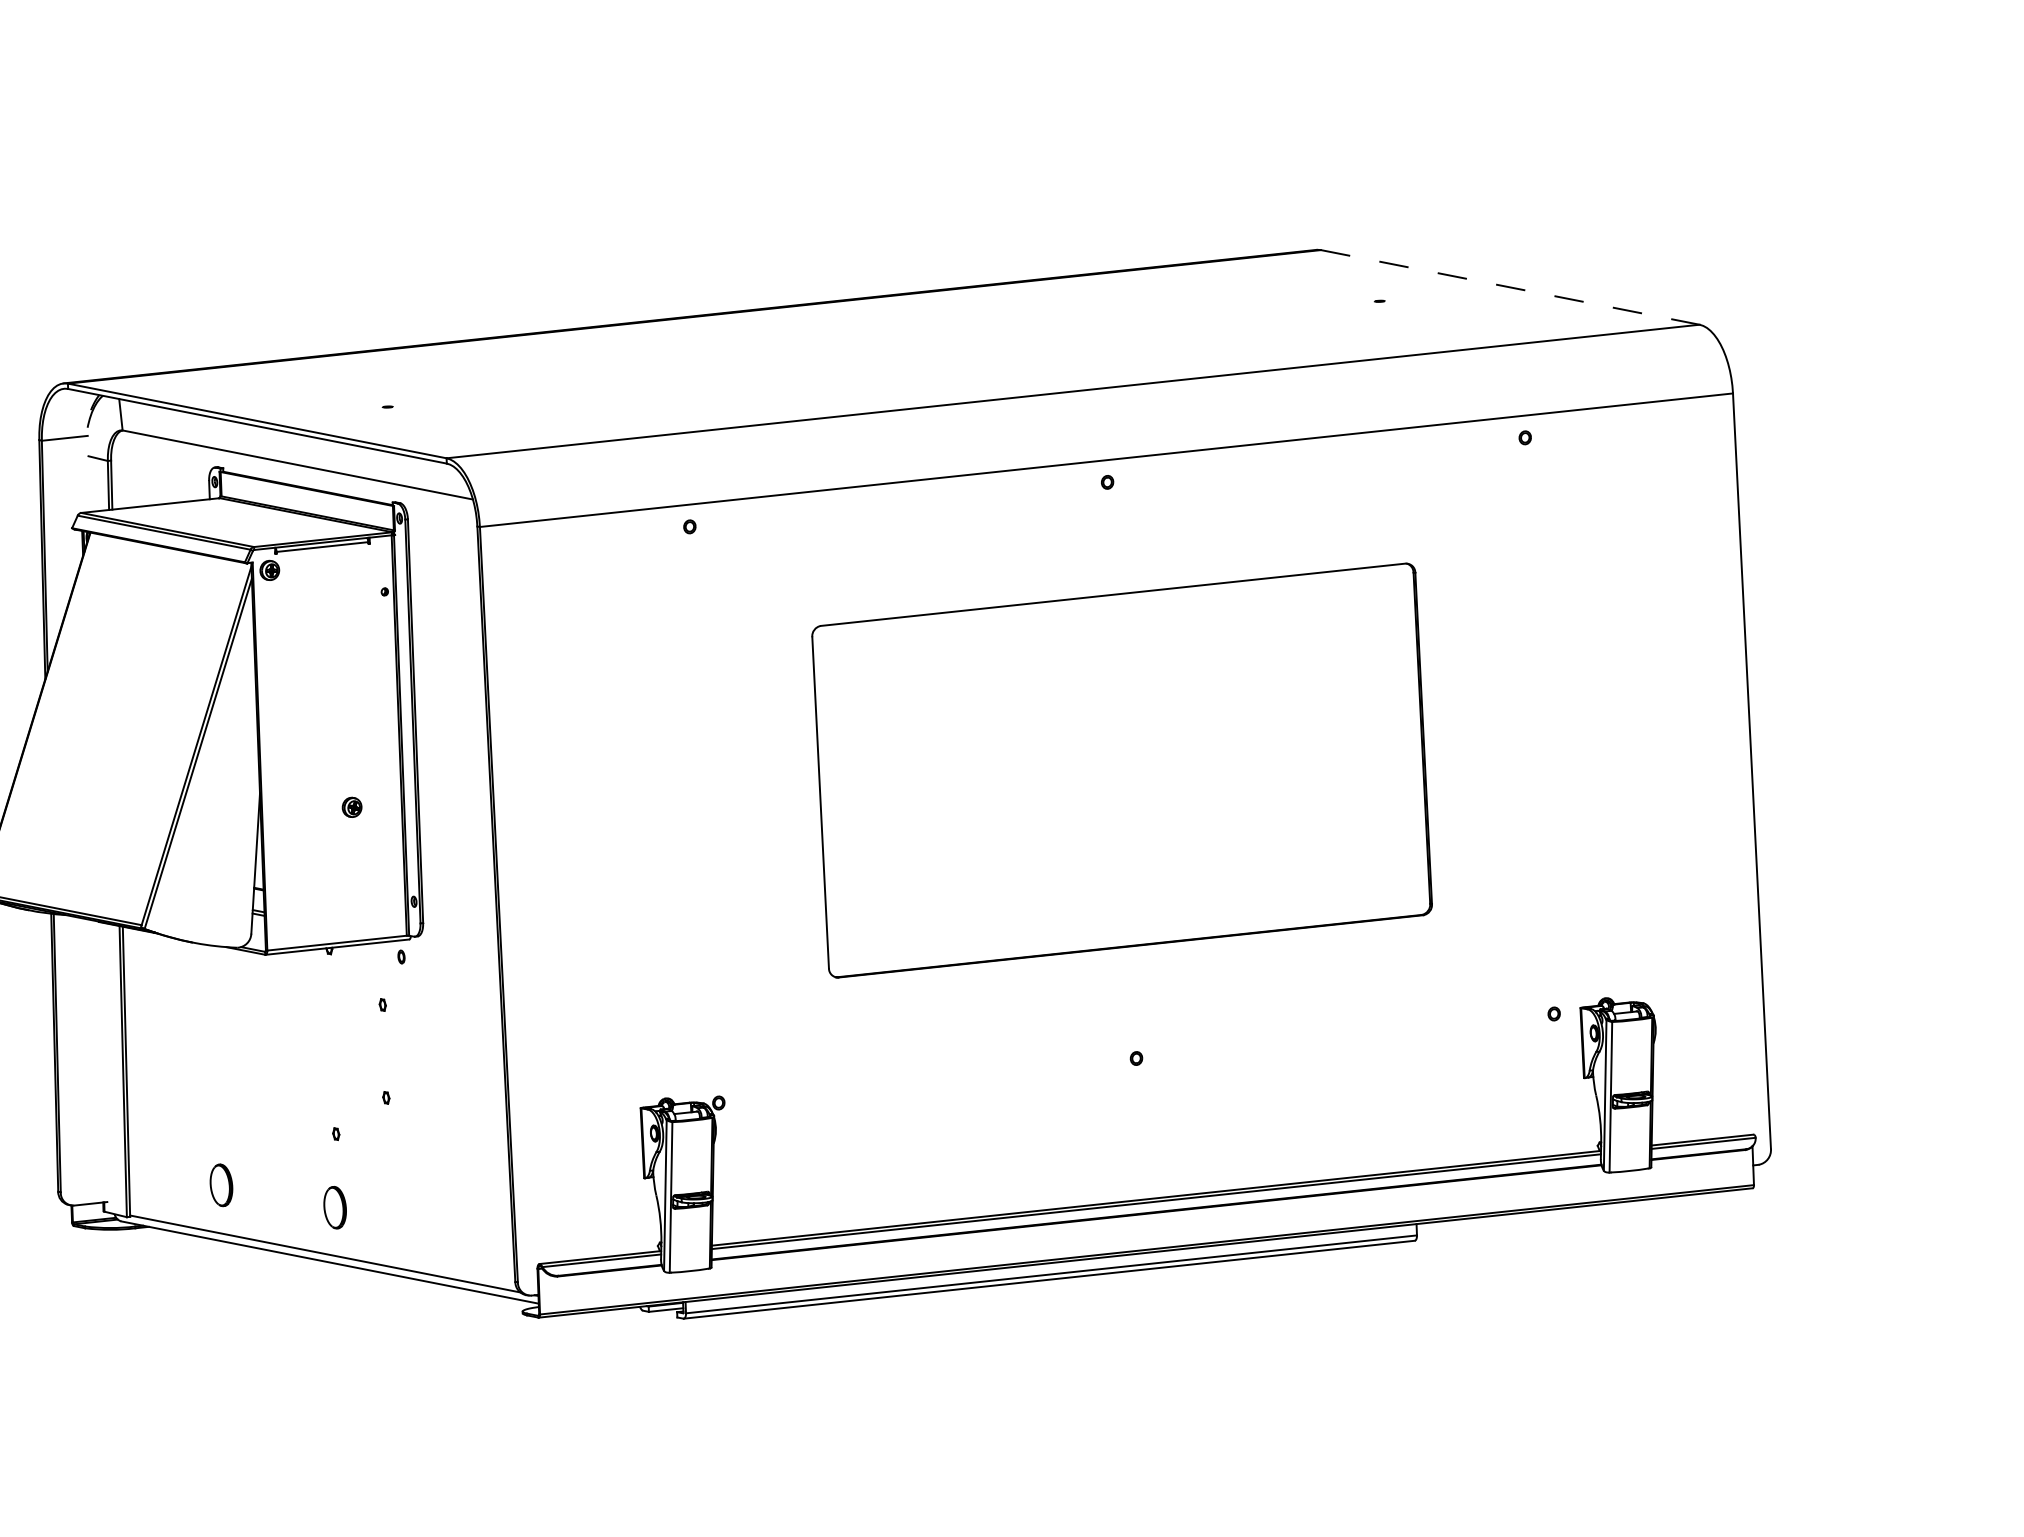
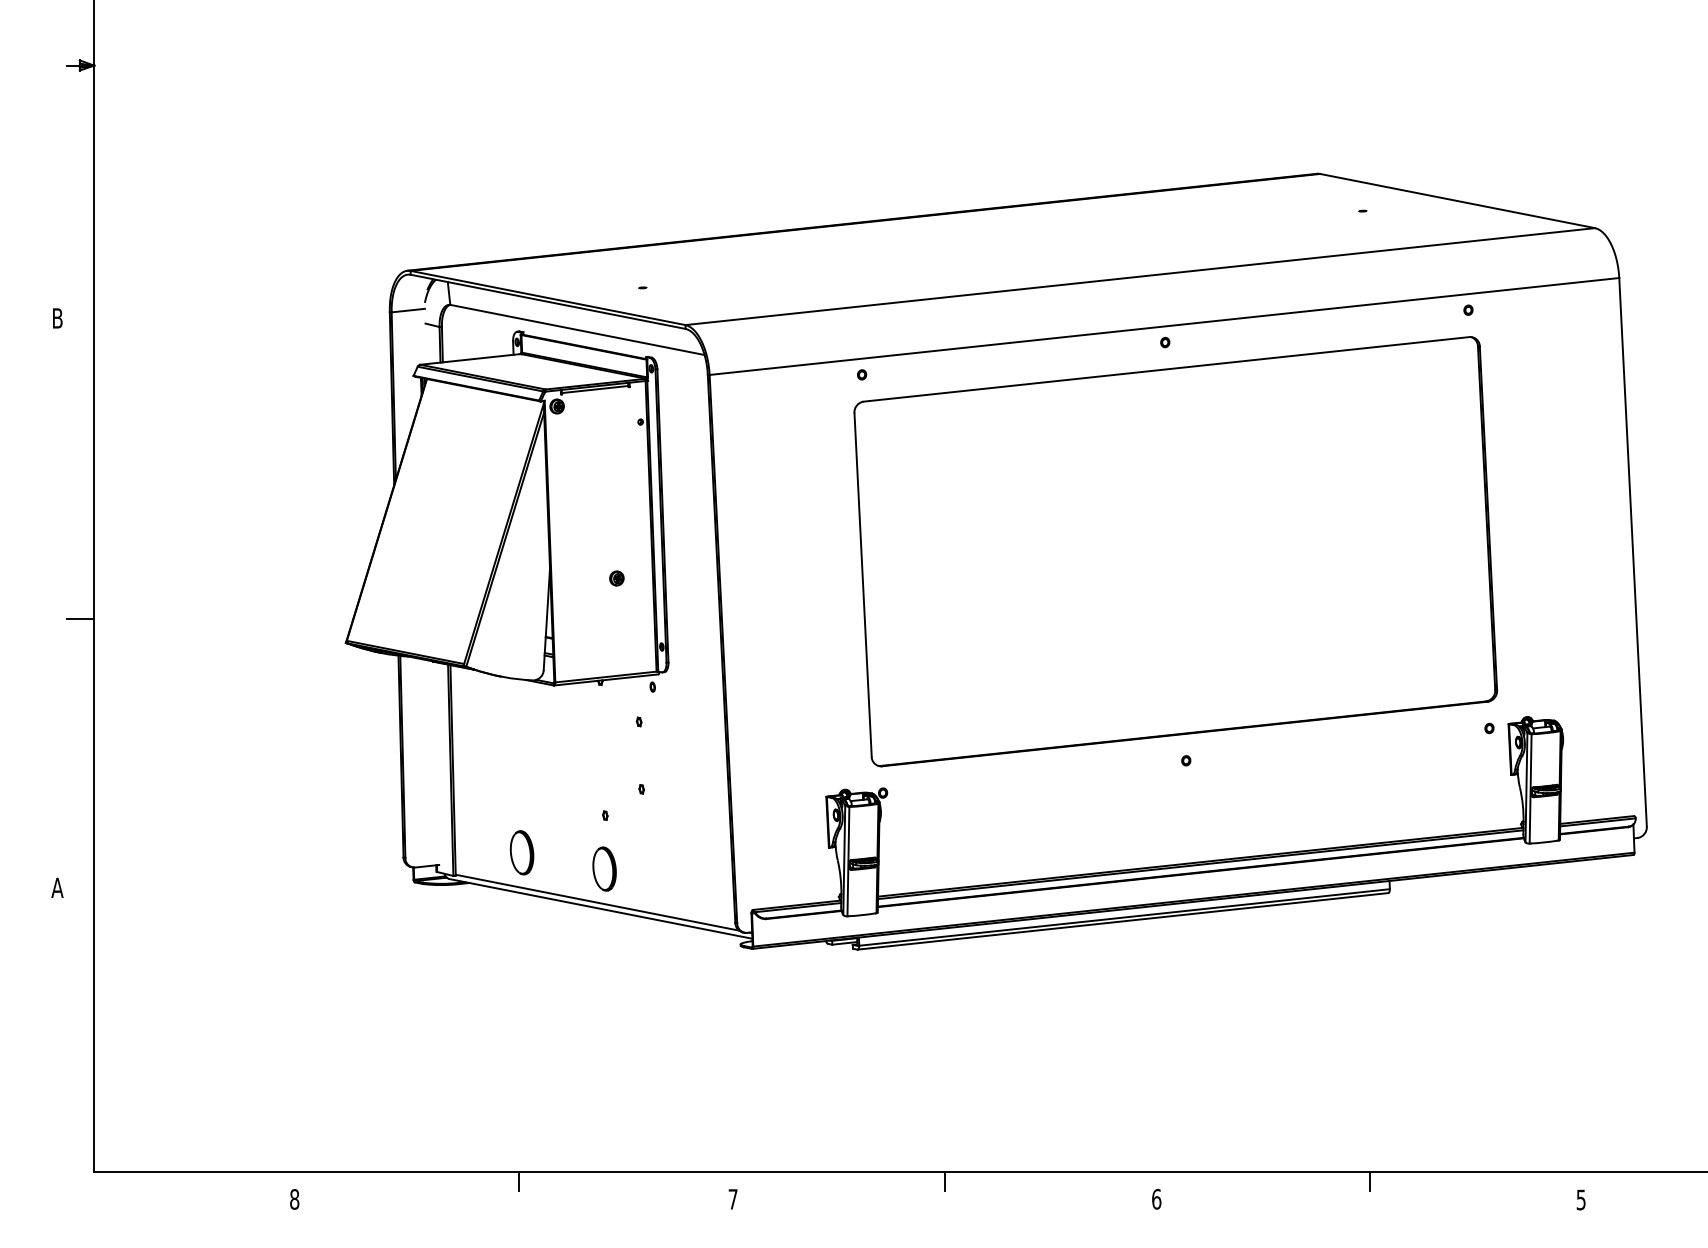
line: (1511, 288) -> (1458, 201), dashed -> solid
part: (1121, 770) -> (1175, 551), size x1.43
part: (220, 1184) -> (521, 852), size x1.43
part: (335, 1206) -> (604, 868), size x1.43

